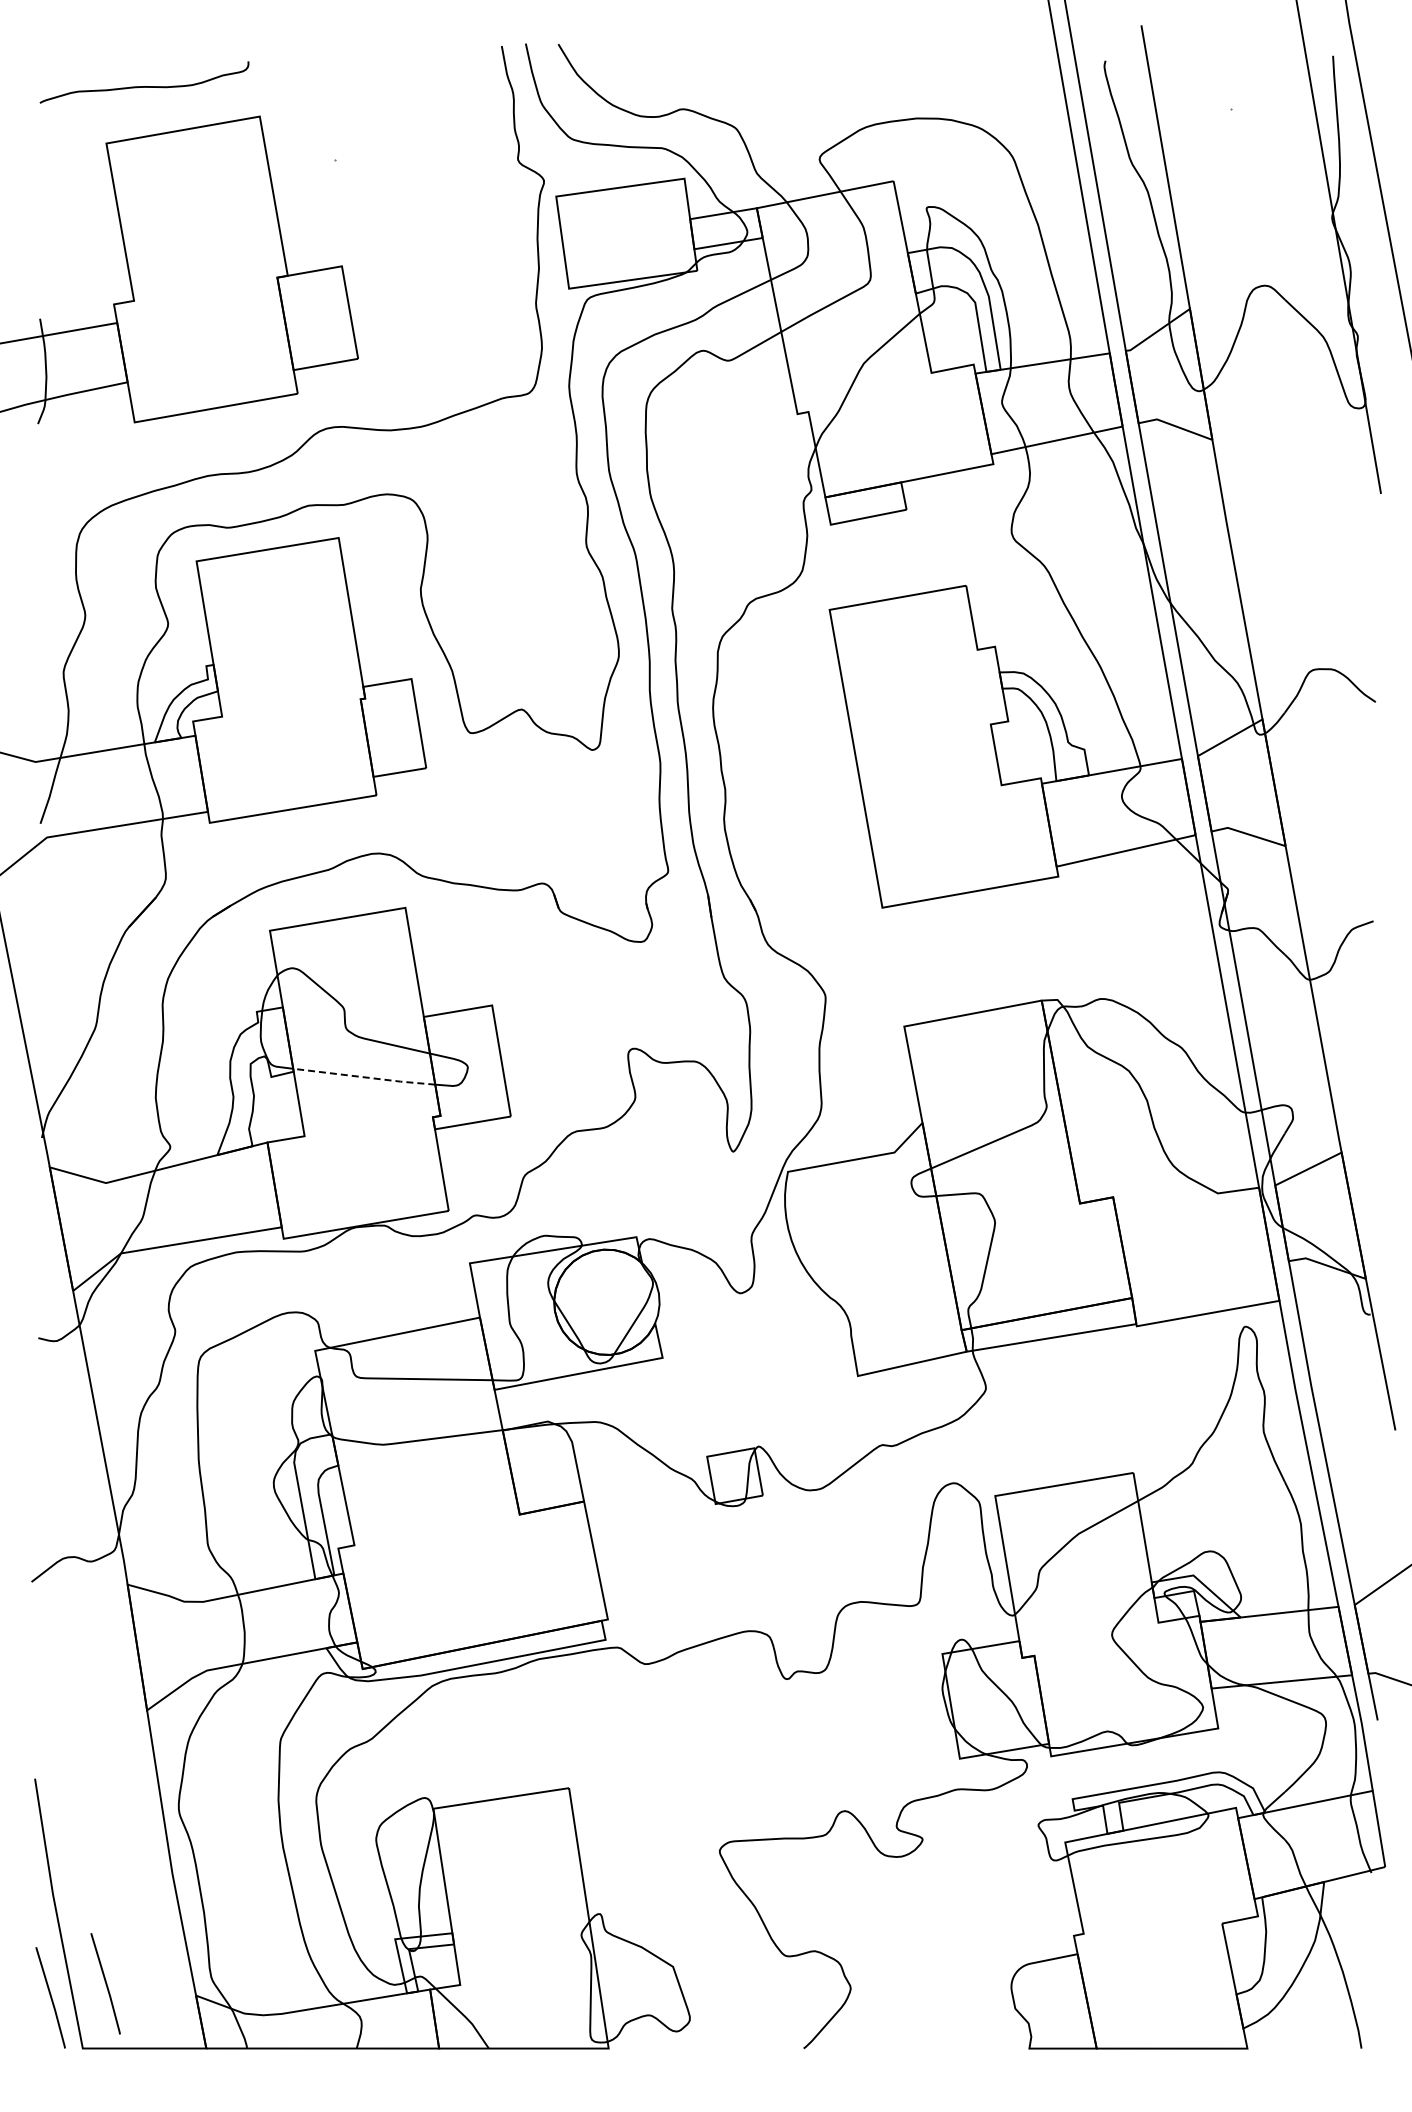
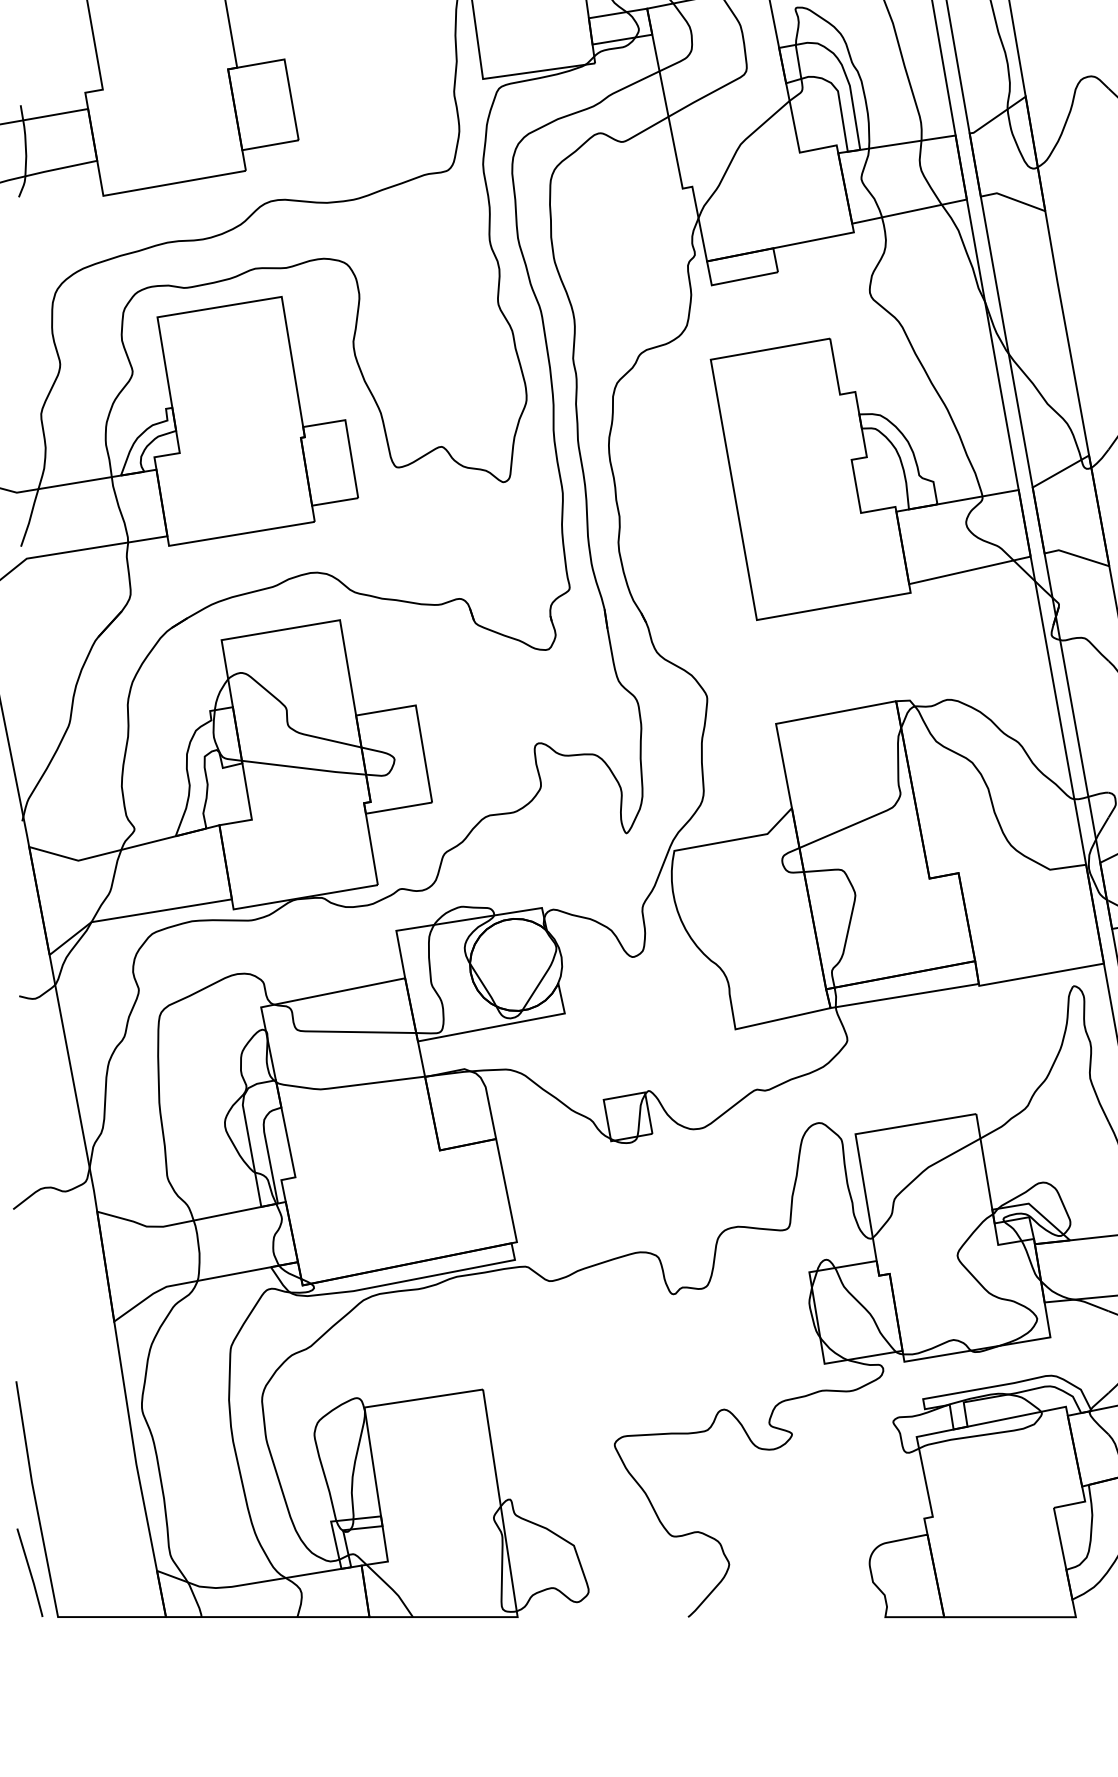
line: (364, 1077) -> (304, 768), dashed -> solid
line: (105, 1983) -> (77, 1560), removed

